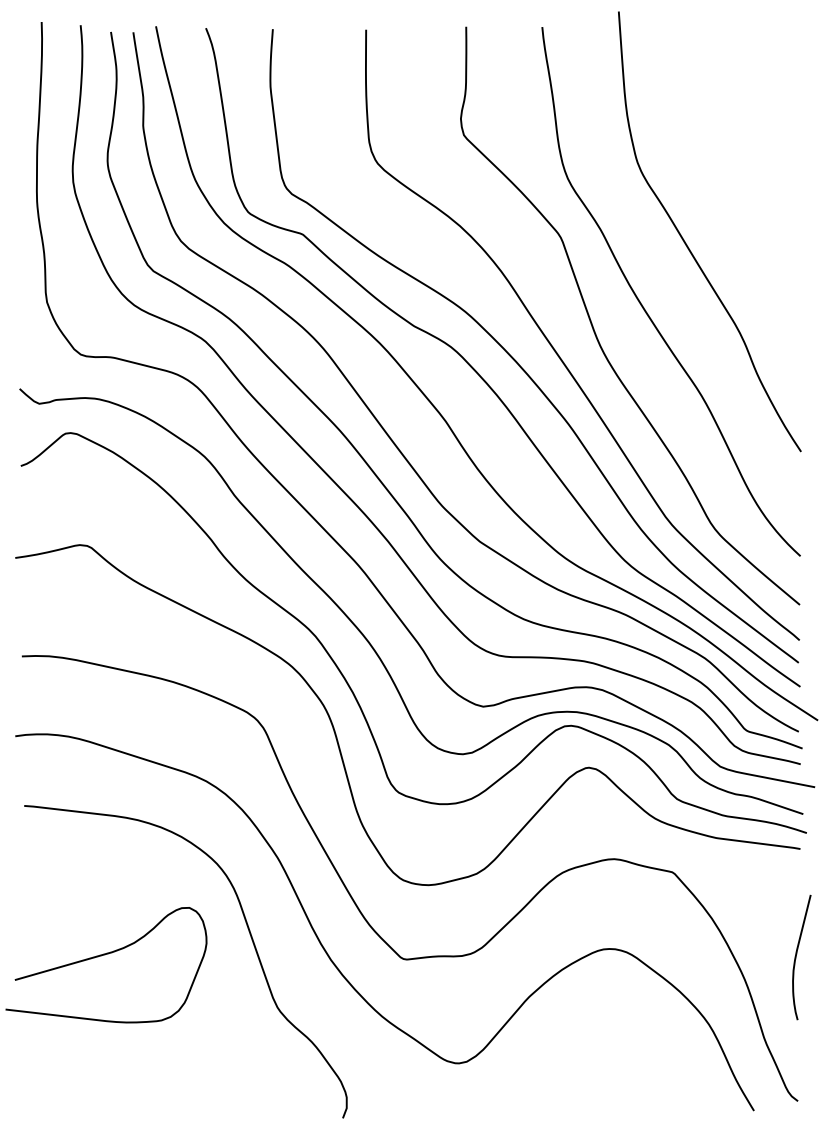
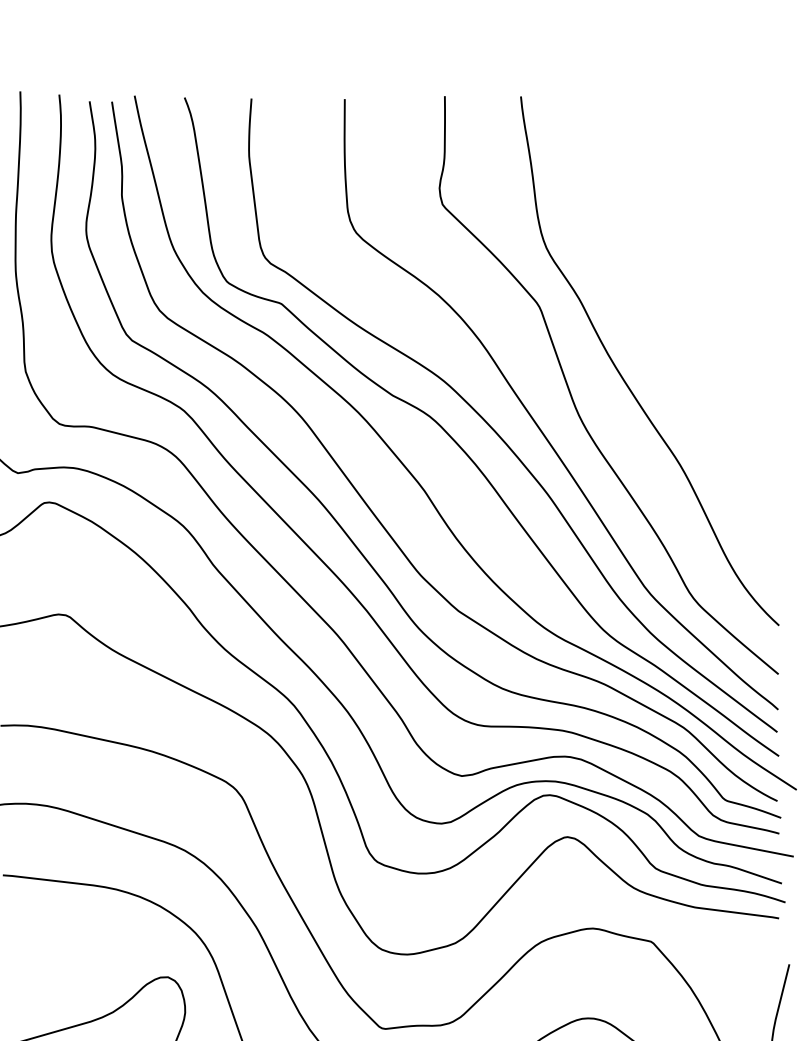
curve: (687, 244) -> (666, 313), removed

